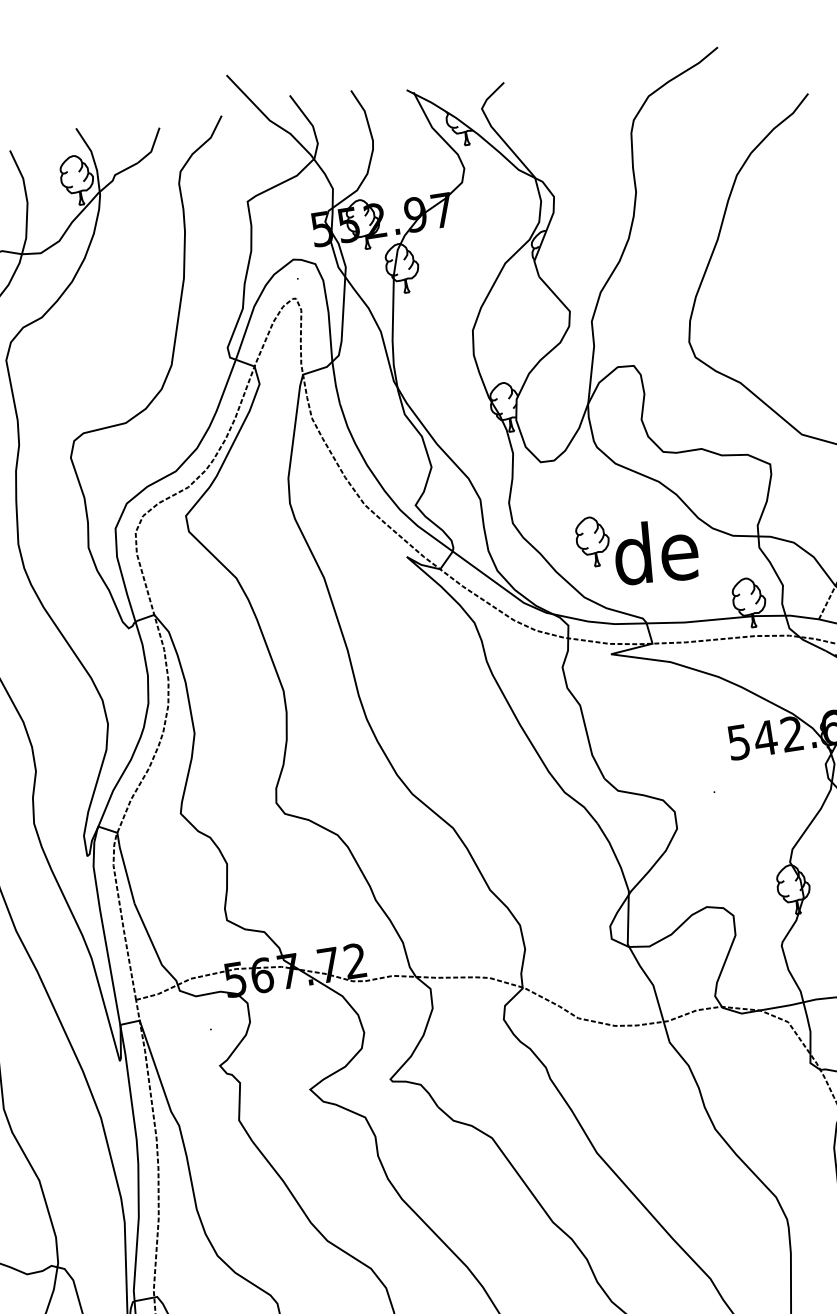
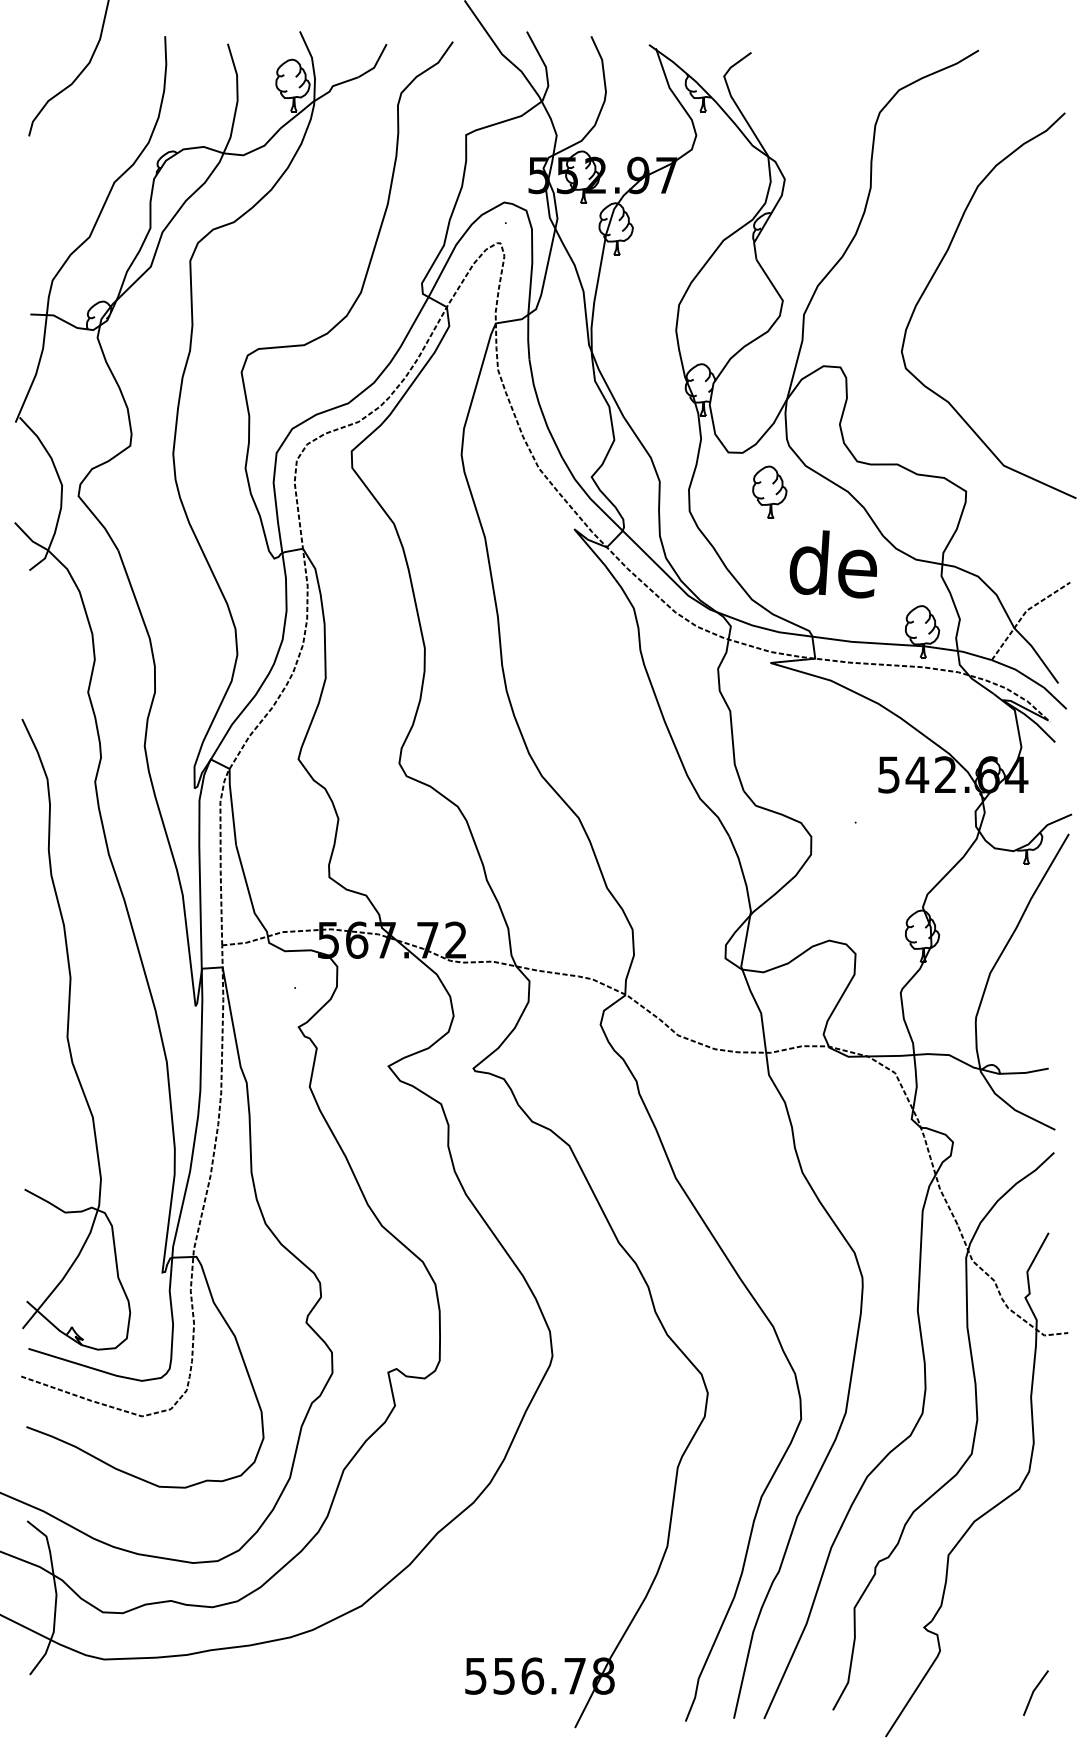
part: (592, 541) -> (769, 491), moved

